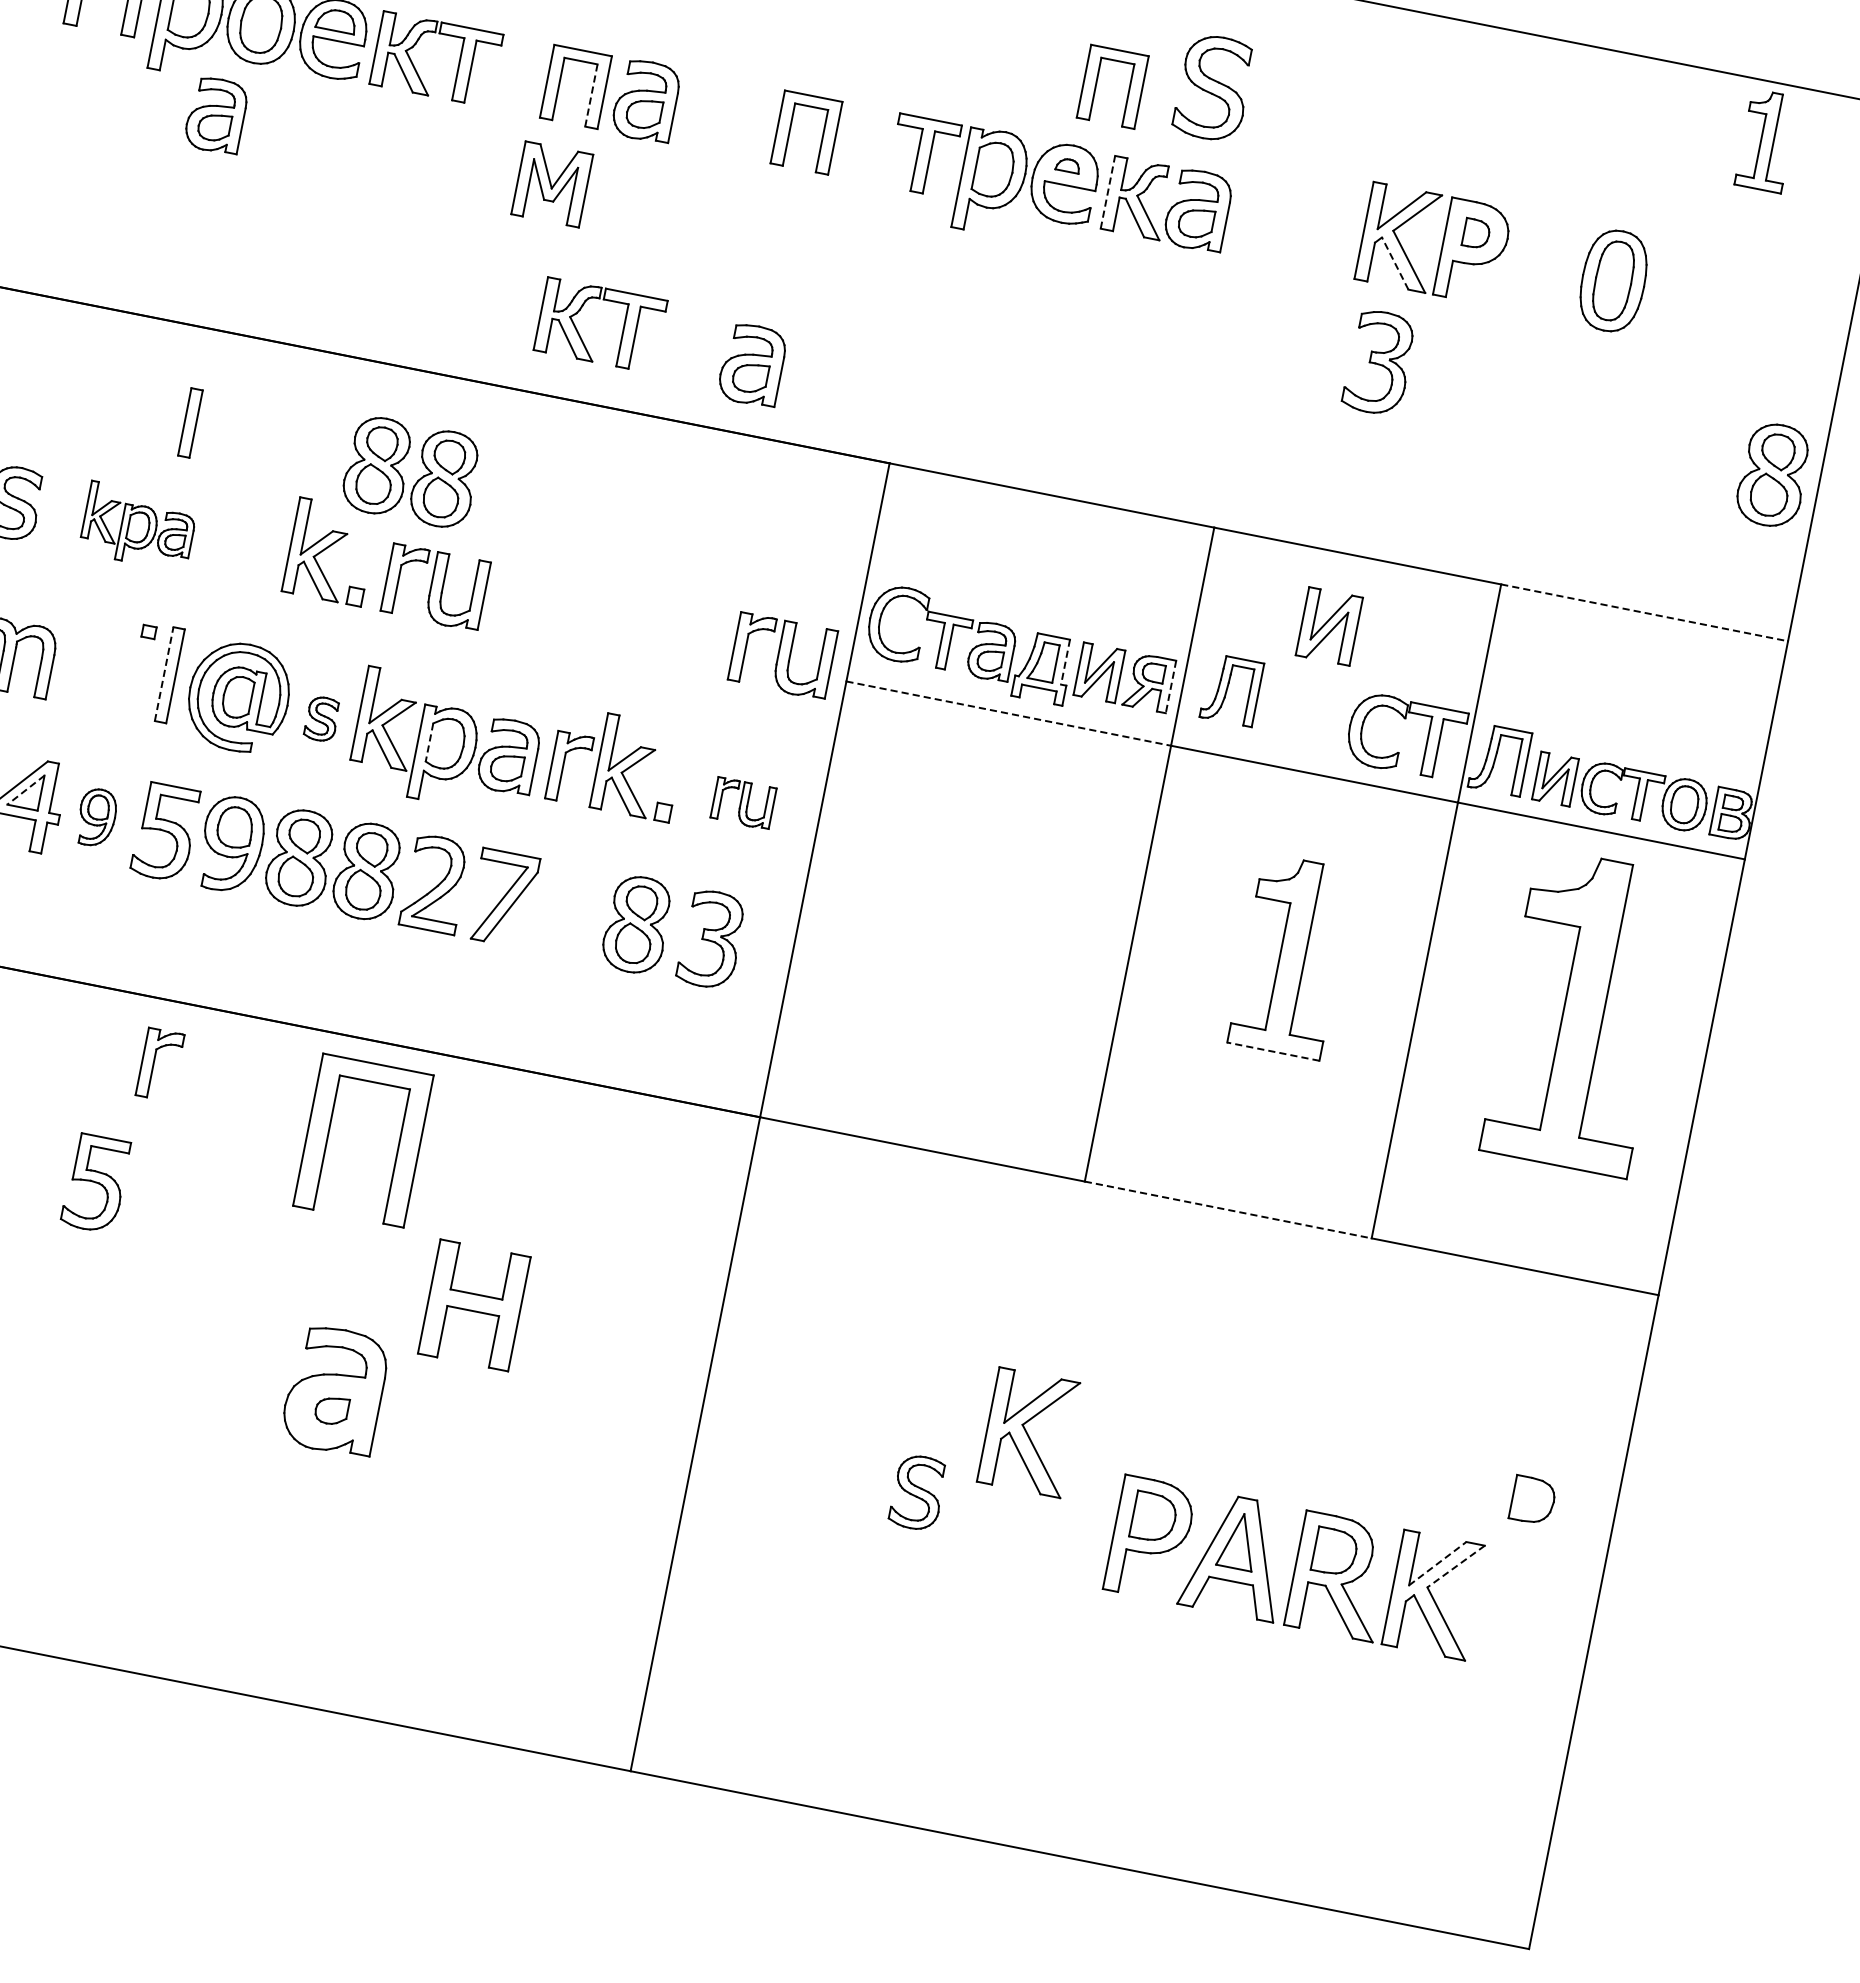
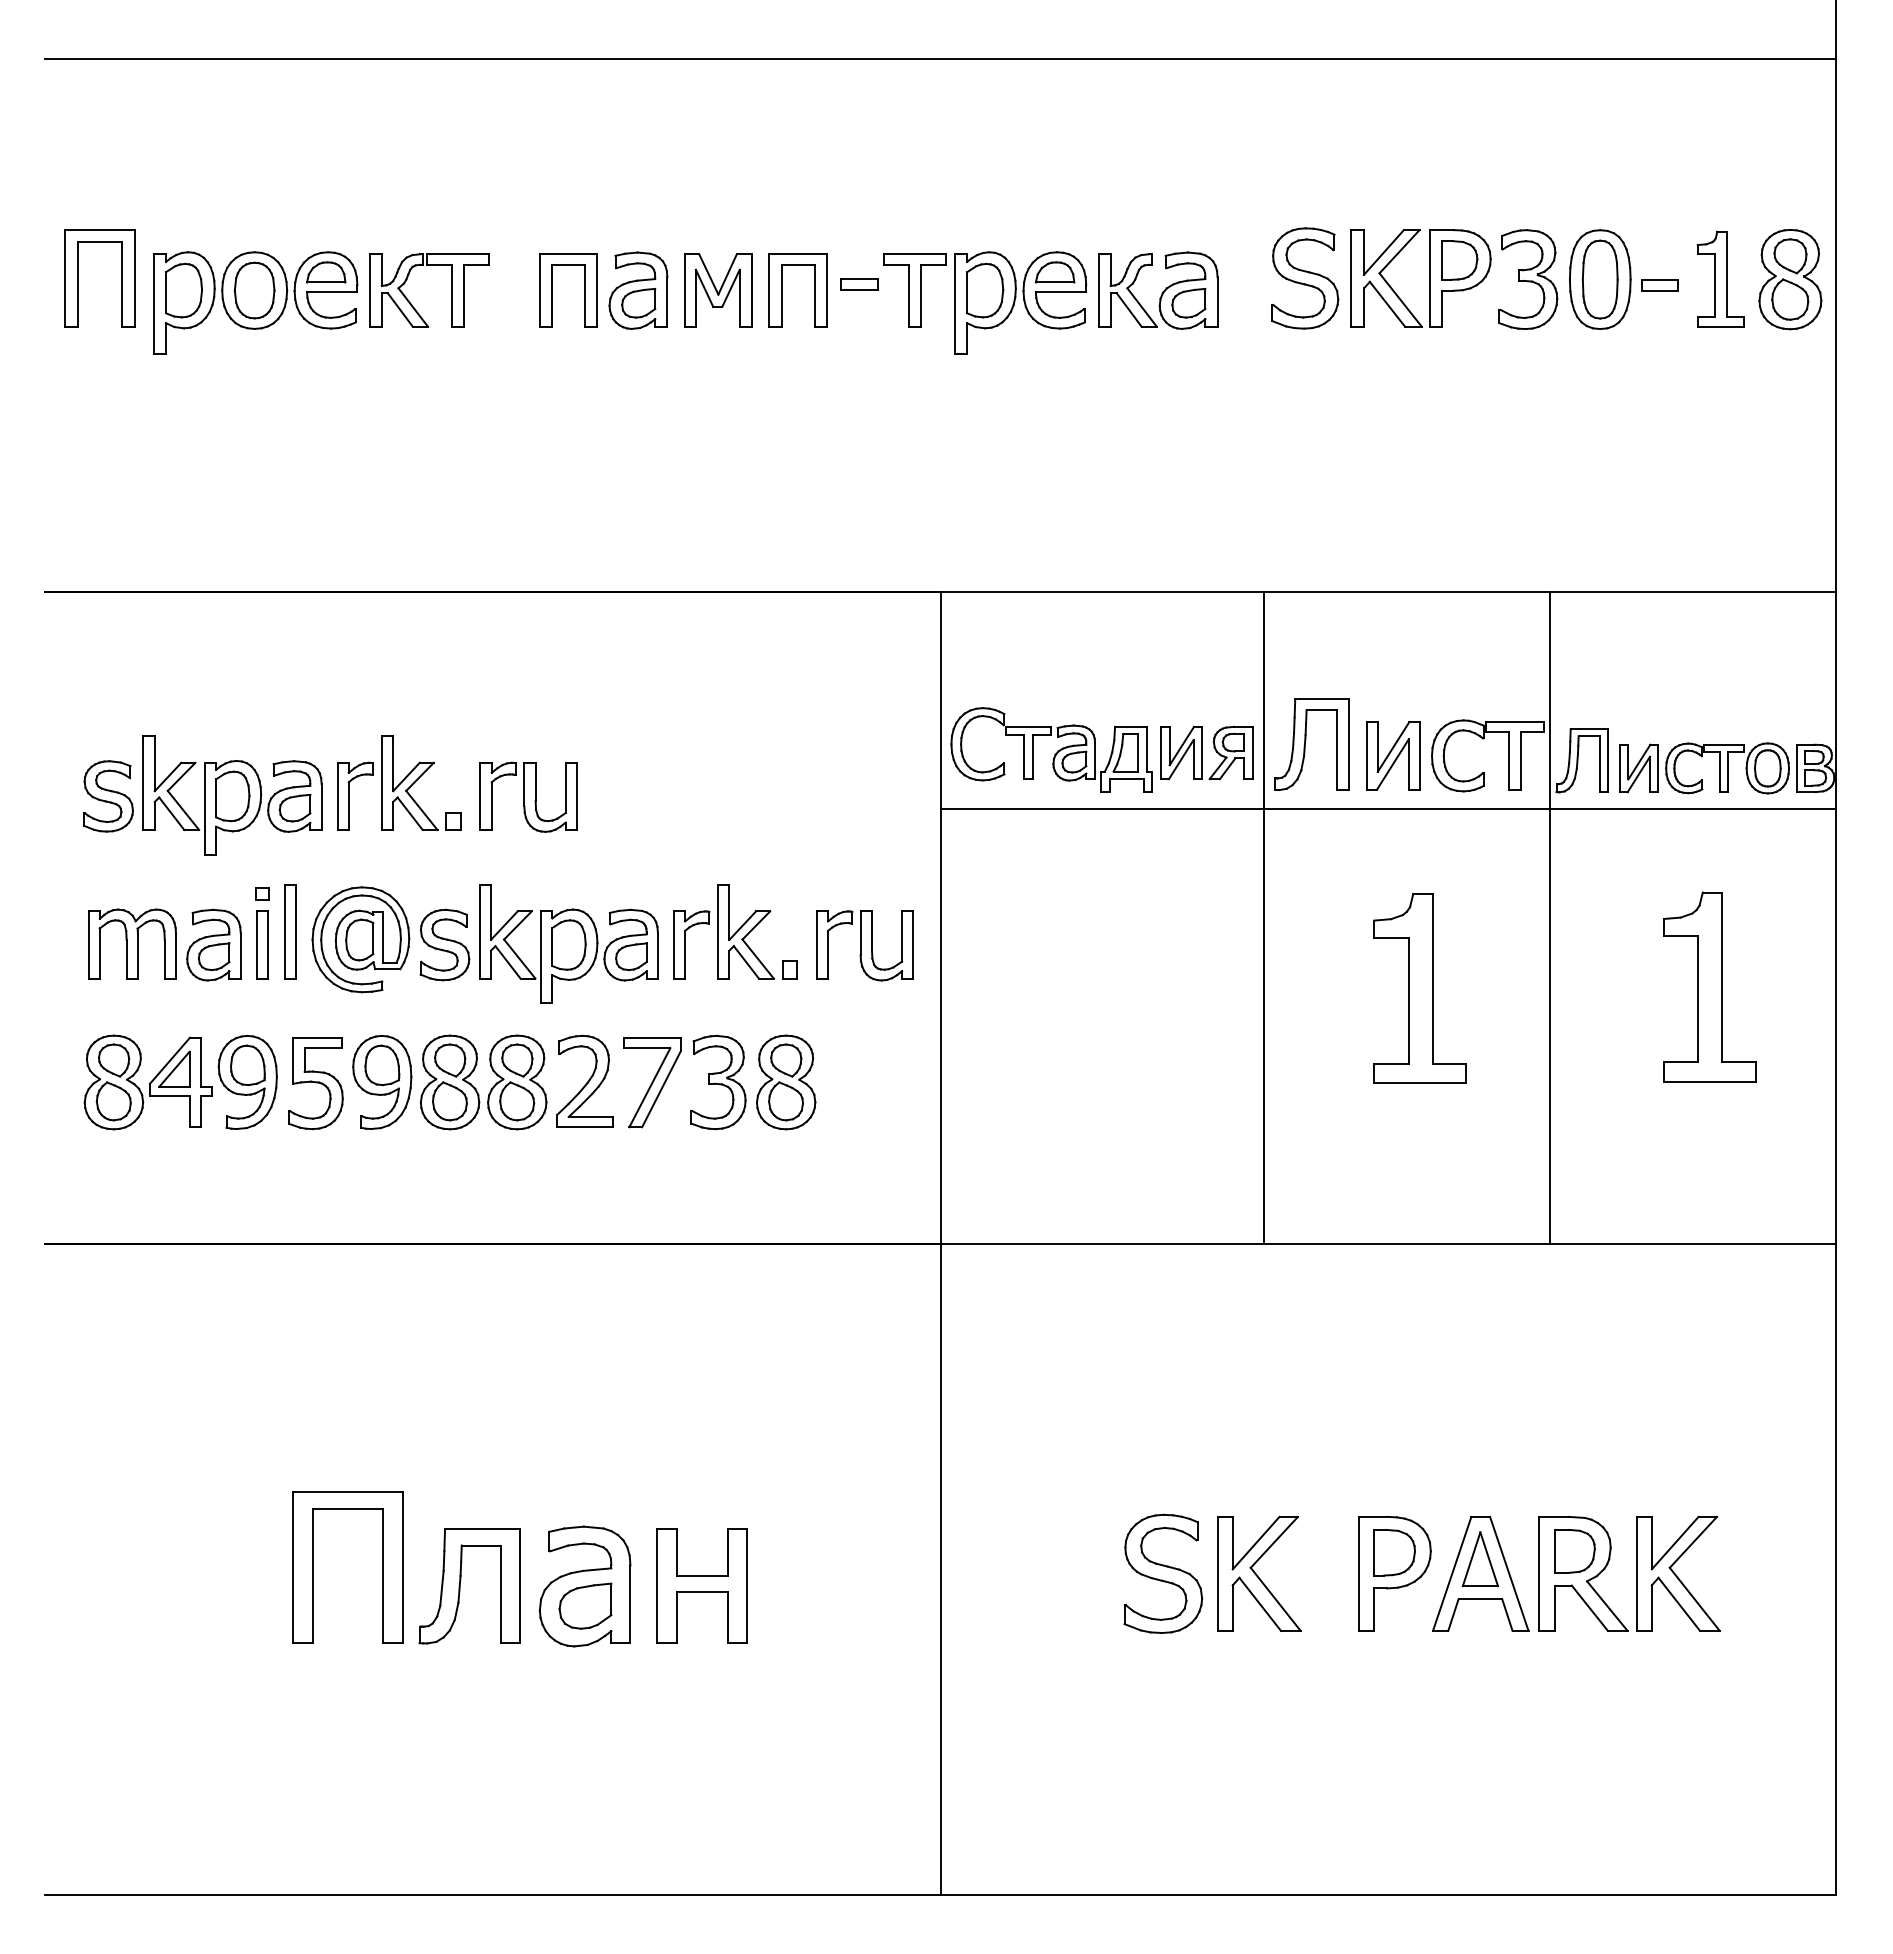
part: (1097, 83) -> (1067, 188), removed
part: (1214, 88) -> (1305, 278), moved
line: (591, 95) -> (584, 295), dashed -> solid
part: (216, 114) -> (213, 944), moved
part: (869, 138) -> (859, 284), added
part: (1766, 140) -> (1720, 278), moved
part: (1068, 165) -> (1055, 272), size x1.67
part: (552, 184) -> (718, 290), moved
line: (1107, 192) -> (1098, 290), dashed -> solid
part: (1476, 233) -> (1459, 260), size x1.43
line: (1395, 263) -> (1387, 304), dashed -> solid
part: (1671, 298) -> (1659, 285), added
part: (622, 329) -> (659, 514), removed
part: (1379, 362) -> (1528, 279), moved
part: (752, 364) -> (790, 523), removed
part: (190, 422) -> (262, 944), moved
part: (1773, 475) -> (1790, 279), moved
part: (402, 477) -> (476, 697), removed
part: (138, 526) -> (232, 795), size x1.67
line: (1645, 612) -> (1693, 591), dashed -> solid
part: (1329, 626) -> (1393, 755), moved
part: (782, 655) -> (874, 796), removed
line: (1065, 662) -> (1147, 749), dashed -> solid
line: (163, 673) -> (284, 931), dashed -> solid
line: (1170, 687) -> (1252, 753), dashed -> solid
part: (1231, 690) -> (1311, 744), size x1.43
line: (1008, 713) -> (1102, 809), dashed -> solid
part: (321, 718) -> (444, 944), size x1.67
line: (429, 742) -> (552, 947), dashed -> solid
line: (26, 790) -> (174, 1069), dashed -> solid
part: (743, 802) -> (864, 945), size x1.67
part: (96, 817) -> (247, 1082), size x1.67
part: (711, 939) -> (718, 1082), moved
part: (1582, 1011) -> (1709, 986), size x0.62
line: (1273, 1051) -> (1420, 1083), dashed -> solid
part: (160, 1064) -> (355, 795), moved
part: (329, 1133) -> (313, 1567), moved
part: (95, 1183) -> (315, 1433), removed
line: (1228, 1209) -> (1407, 1243), dashed -> solid
part: (473, 1304) -> (701, 1585), moved
part: (210, 1365) -> (460, 1586), added
part: (331, 1409) -> (585, 1605), size x1.67
part: (1030, 1432) -> (1259, 1573), moved
part: (918, 1492) -> (1163, 1573), size x1.67
part: (1532, 1500) -> (1754, 1464), removed
line: (1438, 1563) -> (1675, 1542), dashed -> solid
line: (1456, 1566) -> (1693, 1542), dashed -> solid

